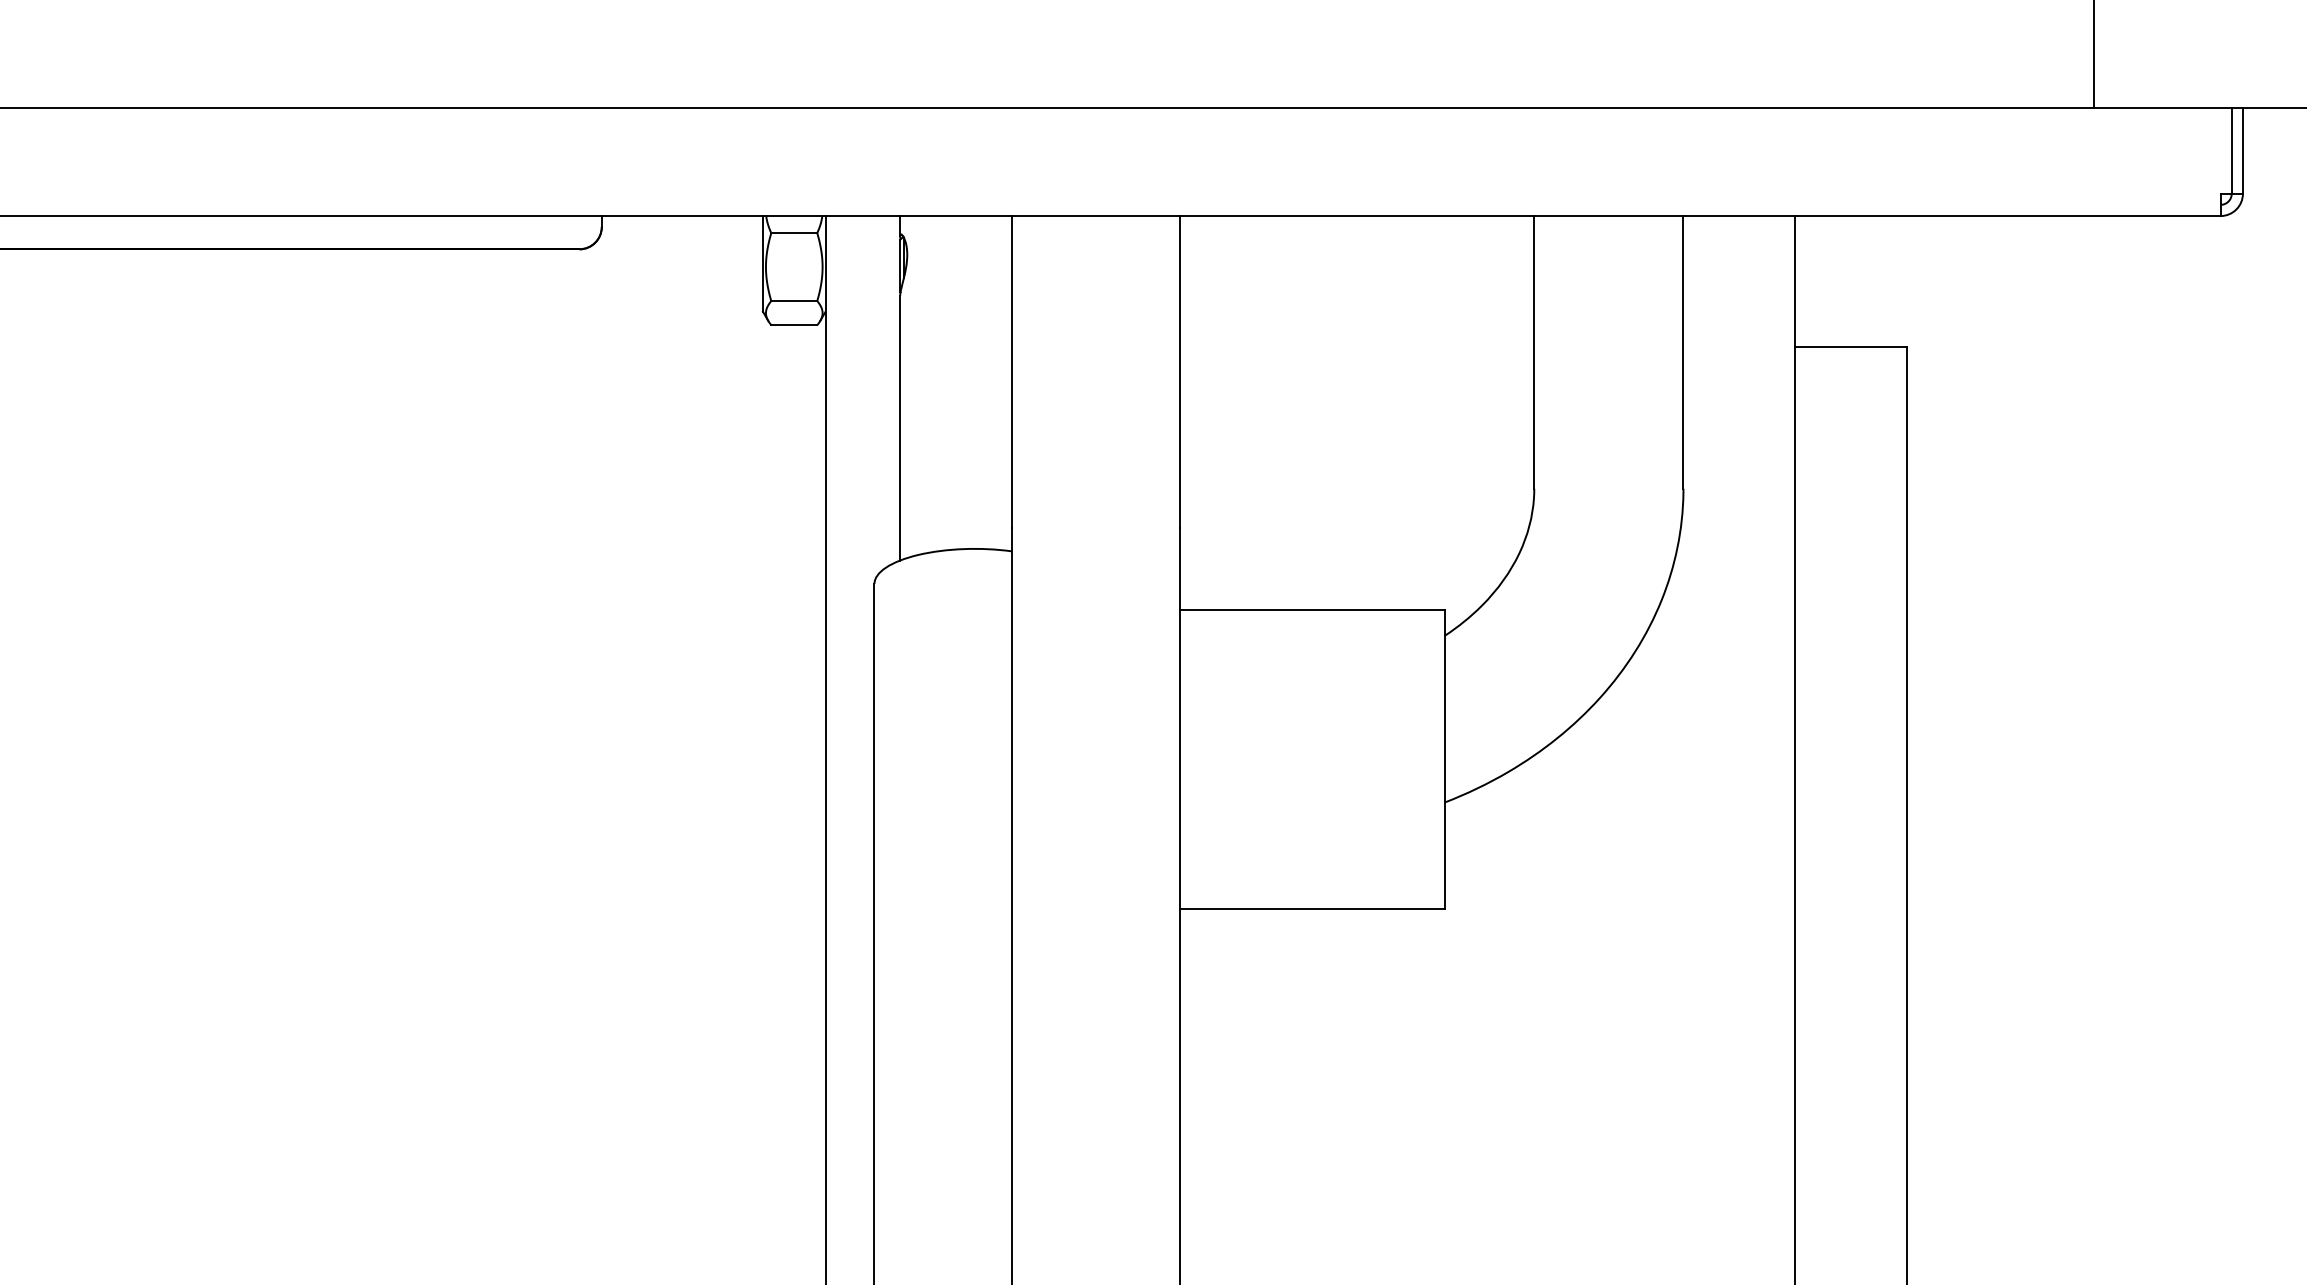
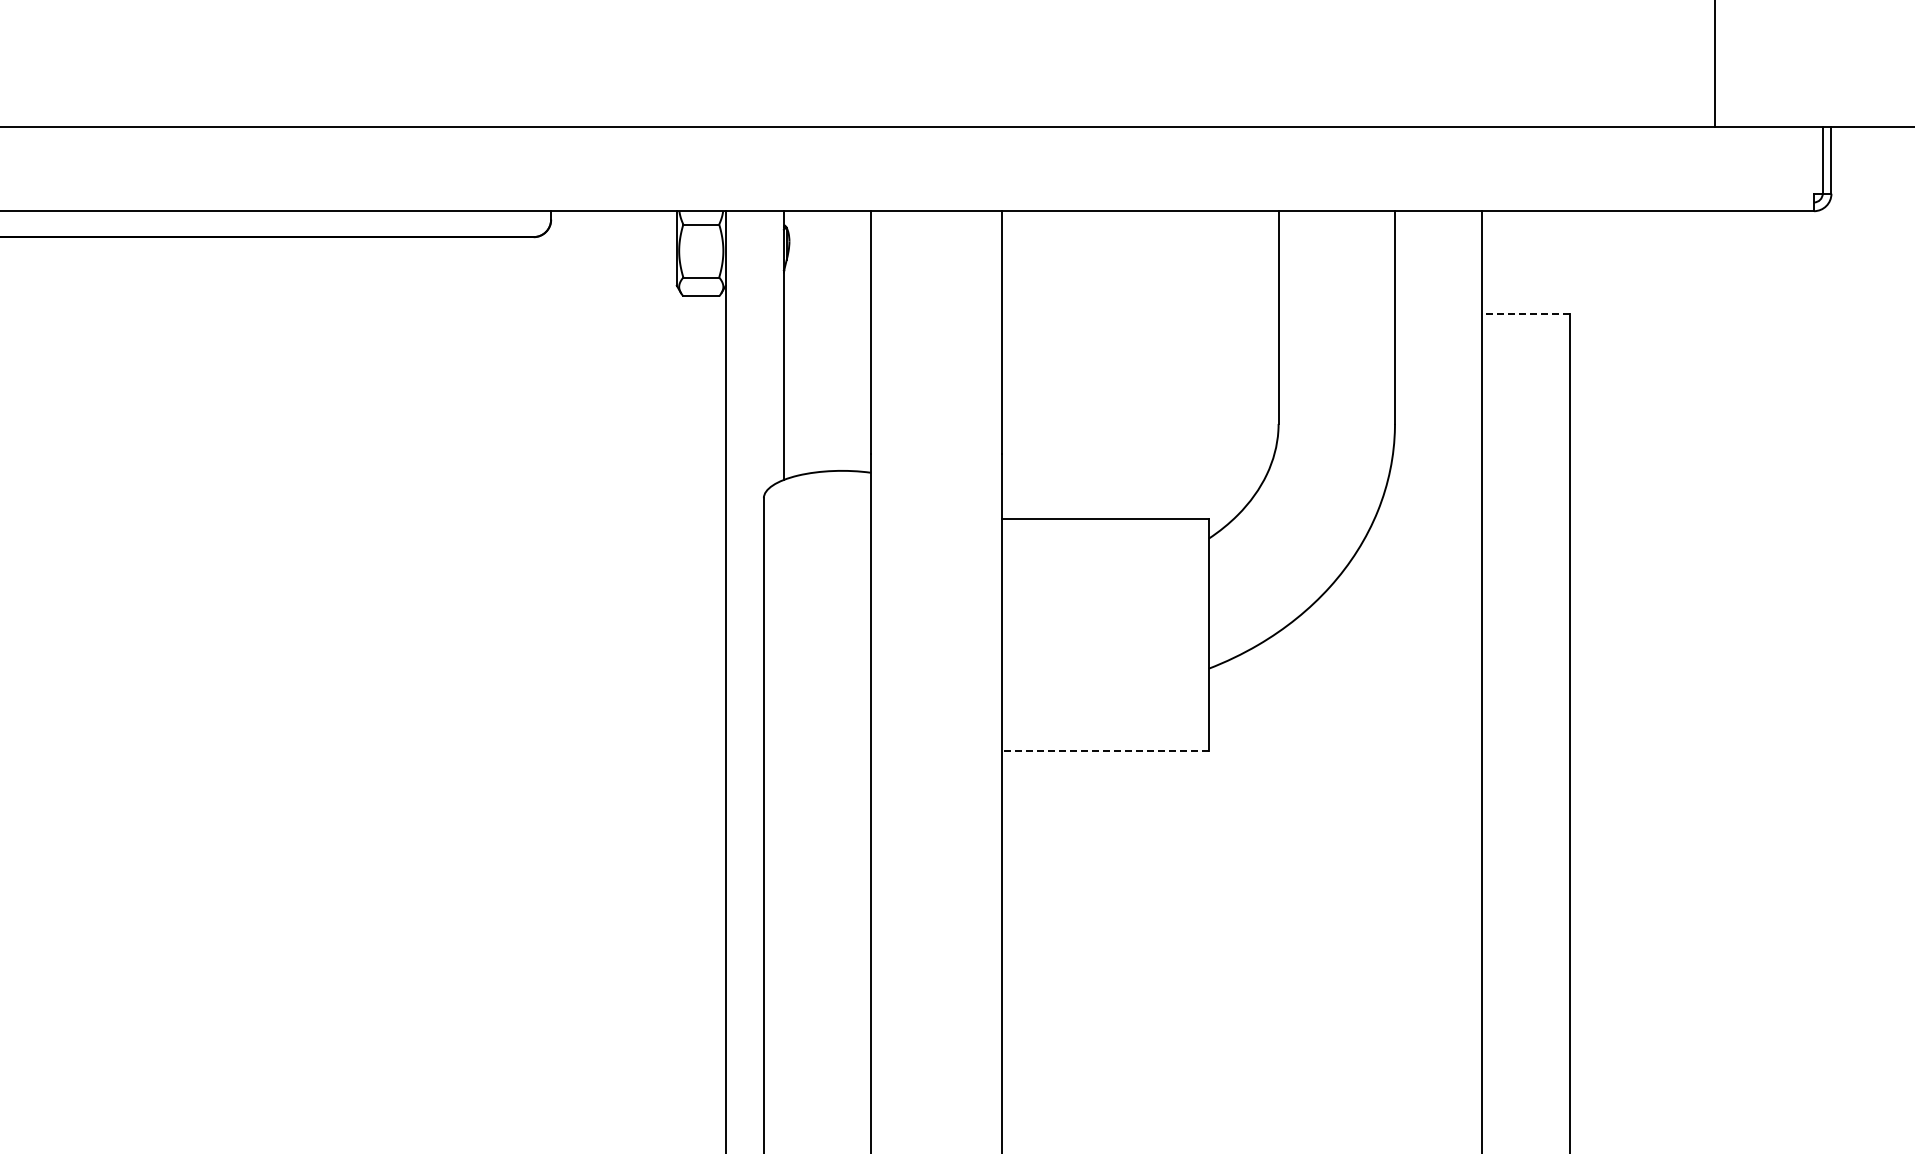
line: (1850, 347) -> (1525, 313), solid -> dashed
line: (1311, 908) -> (1104, 751), solid -> dashed

